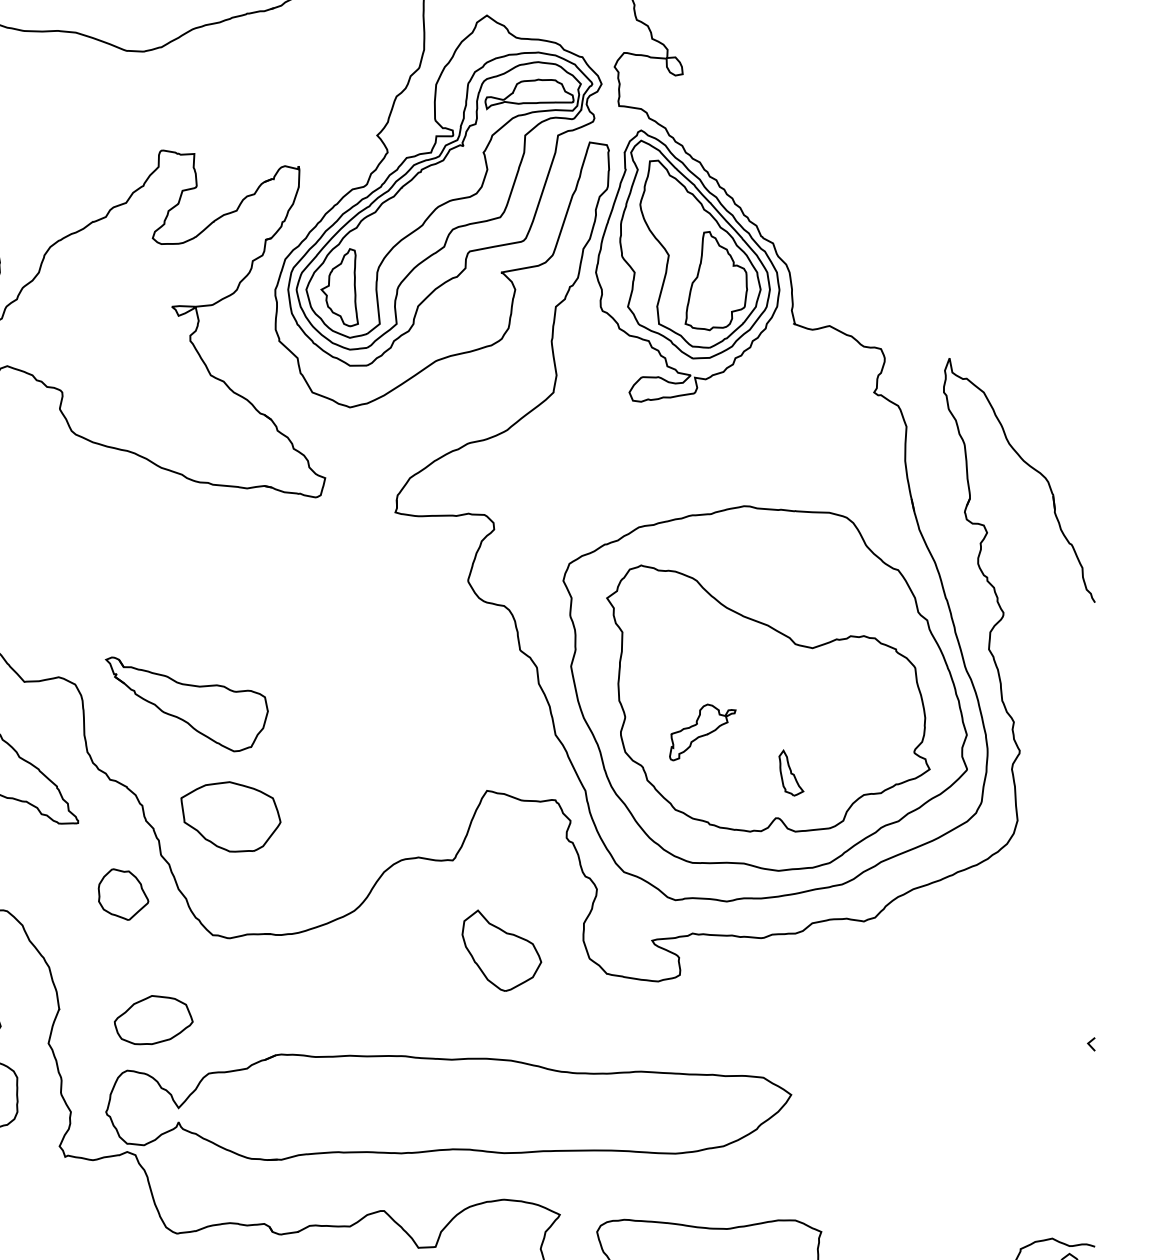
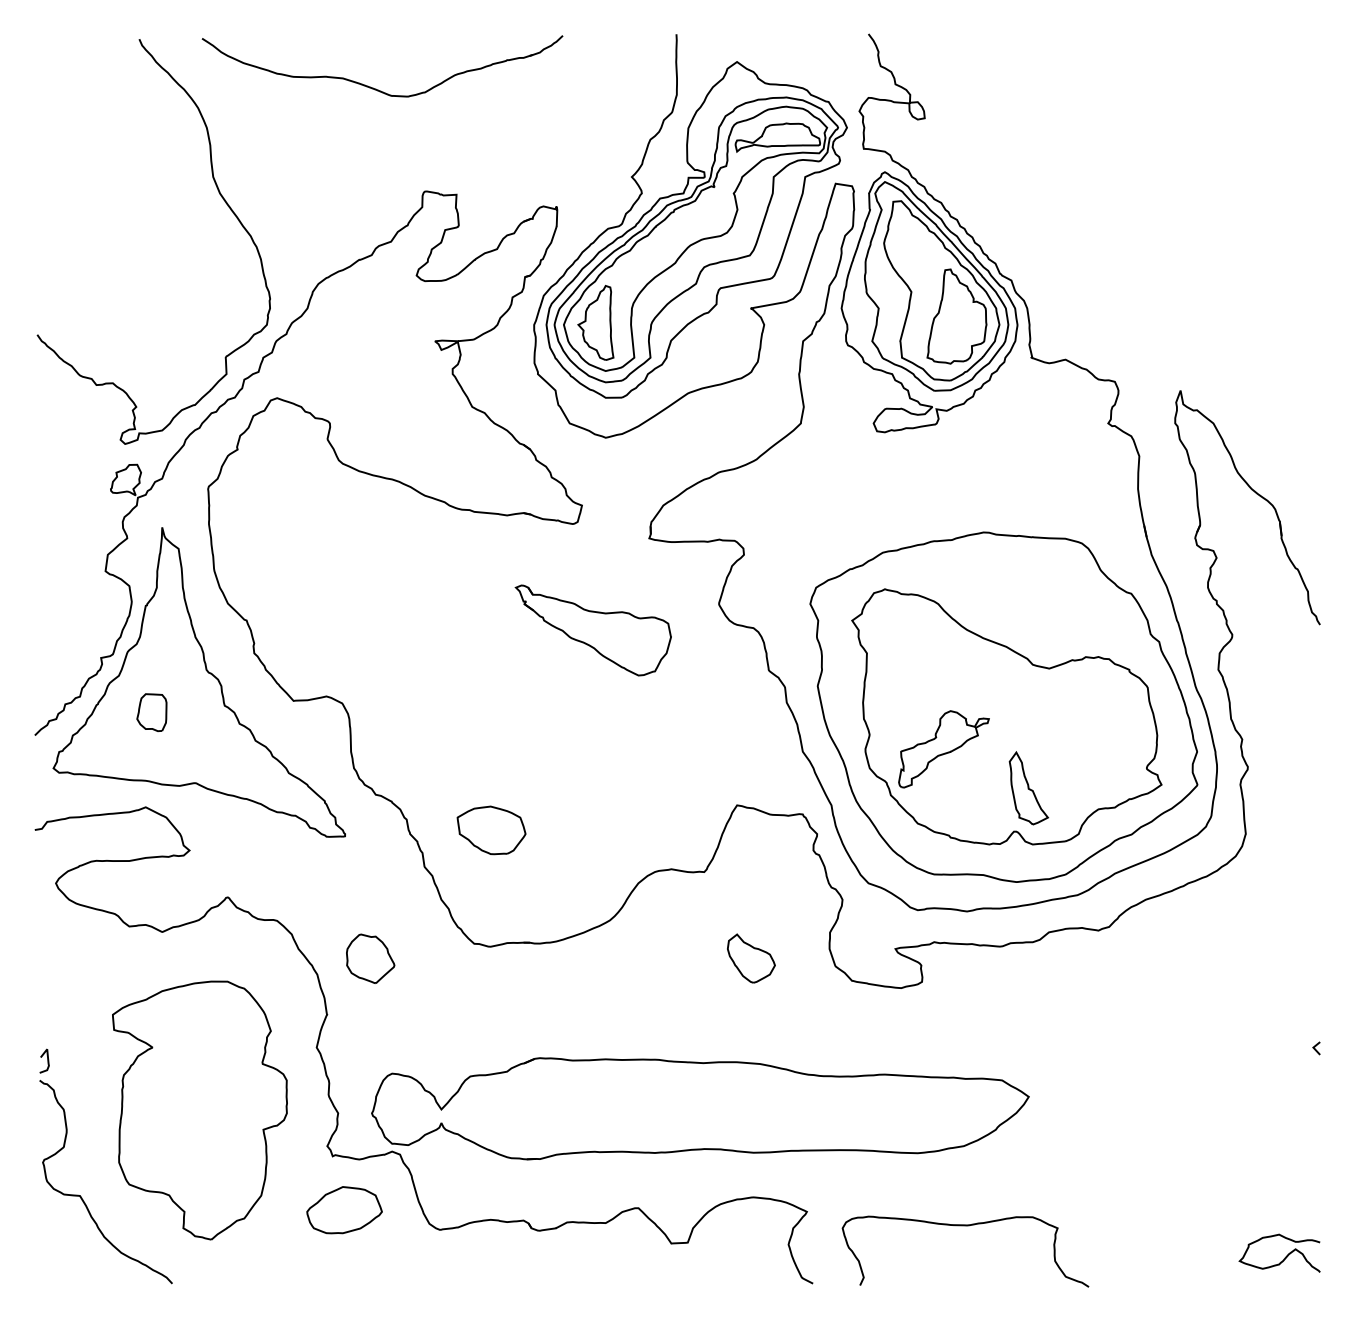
part: (185, 704) -> (592, 630), moved
part: (702, 732) -> (943, 749), size x1.43
part: (790, 773) -> (1028, 788), size x1.67
part: (230, 817) -> (491, 830), size x0.71
part: (123, 894) -> (370, 958), moved
part: (502, 950) -> (751, 958), size x0.62
part: (153, 1020) -> (344, 1210), moved

